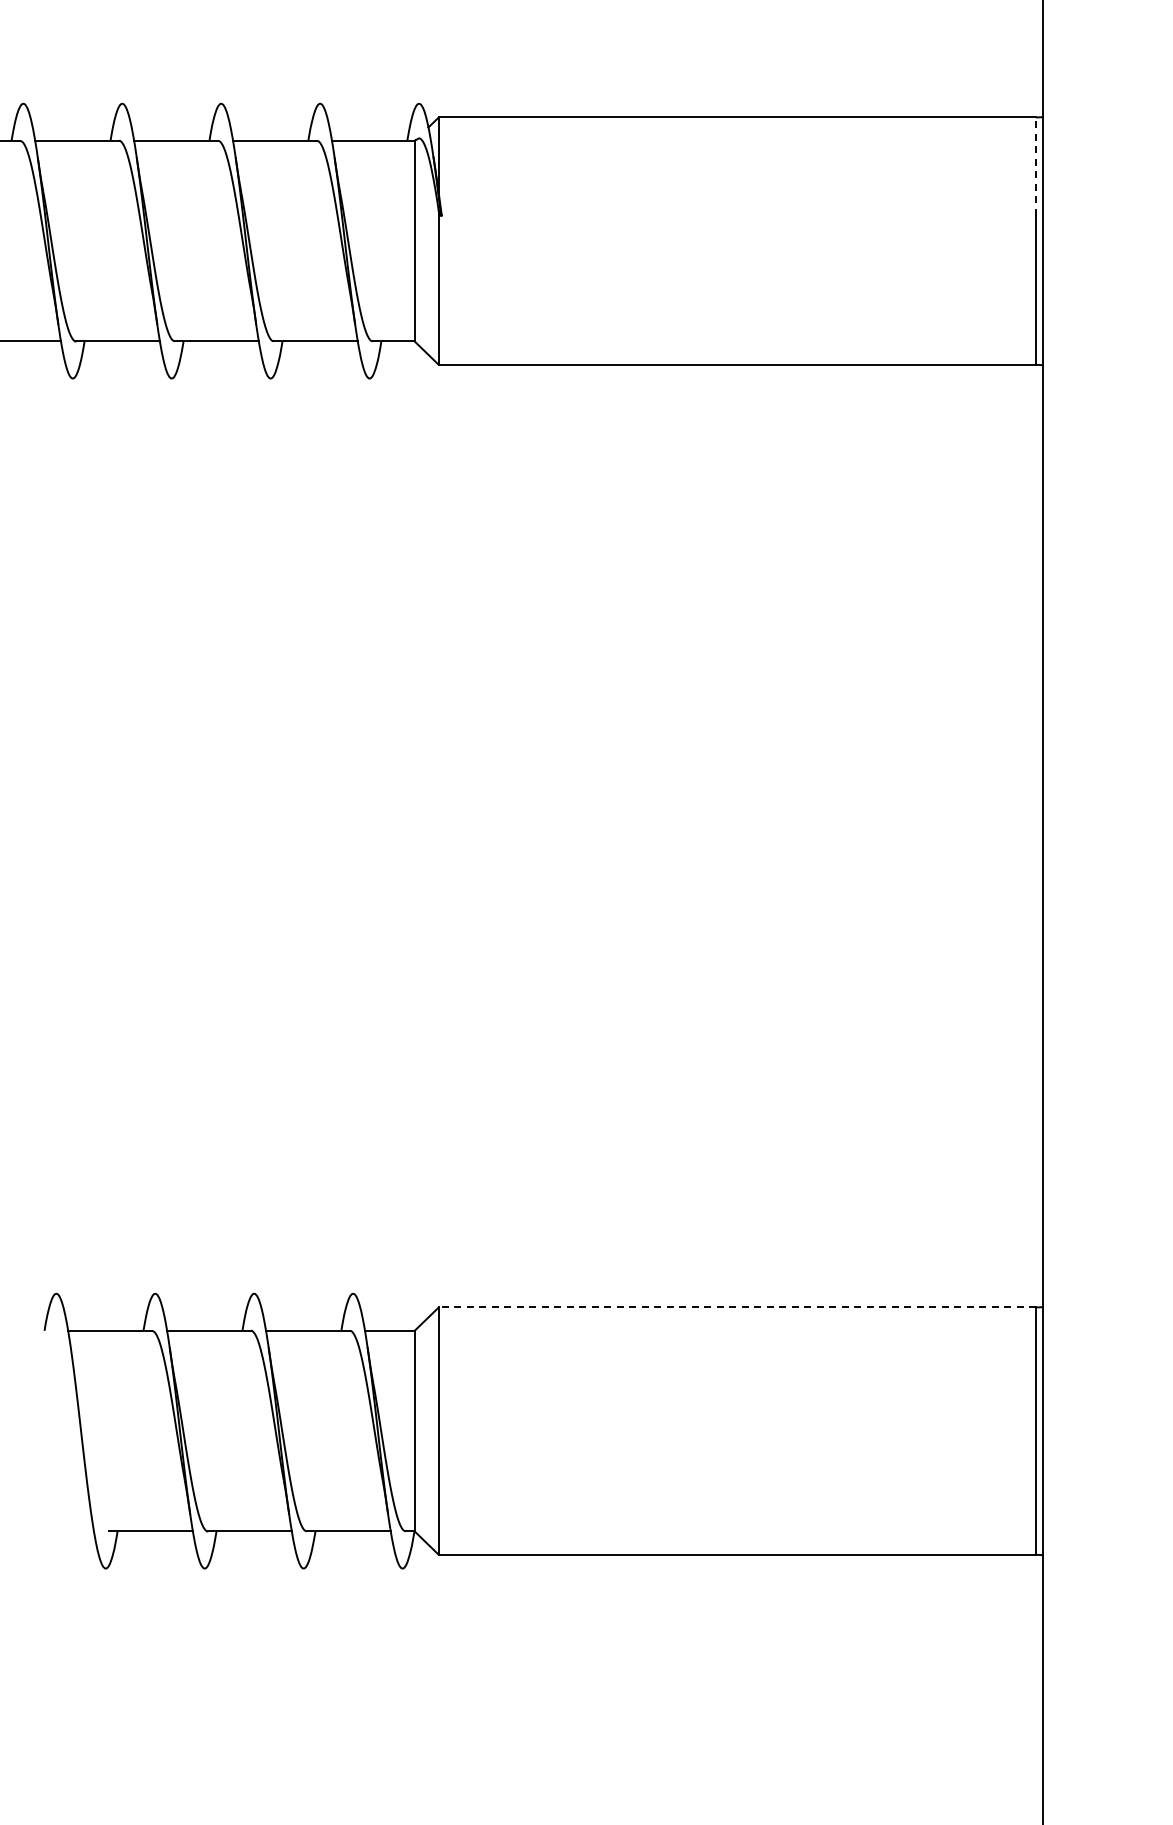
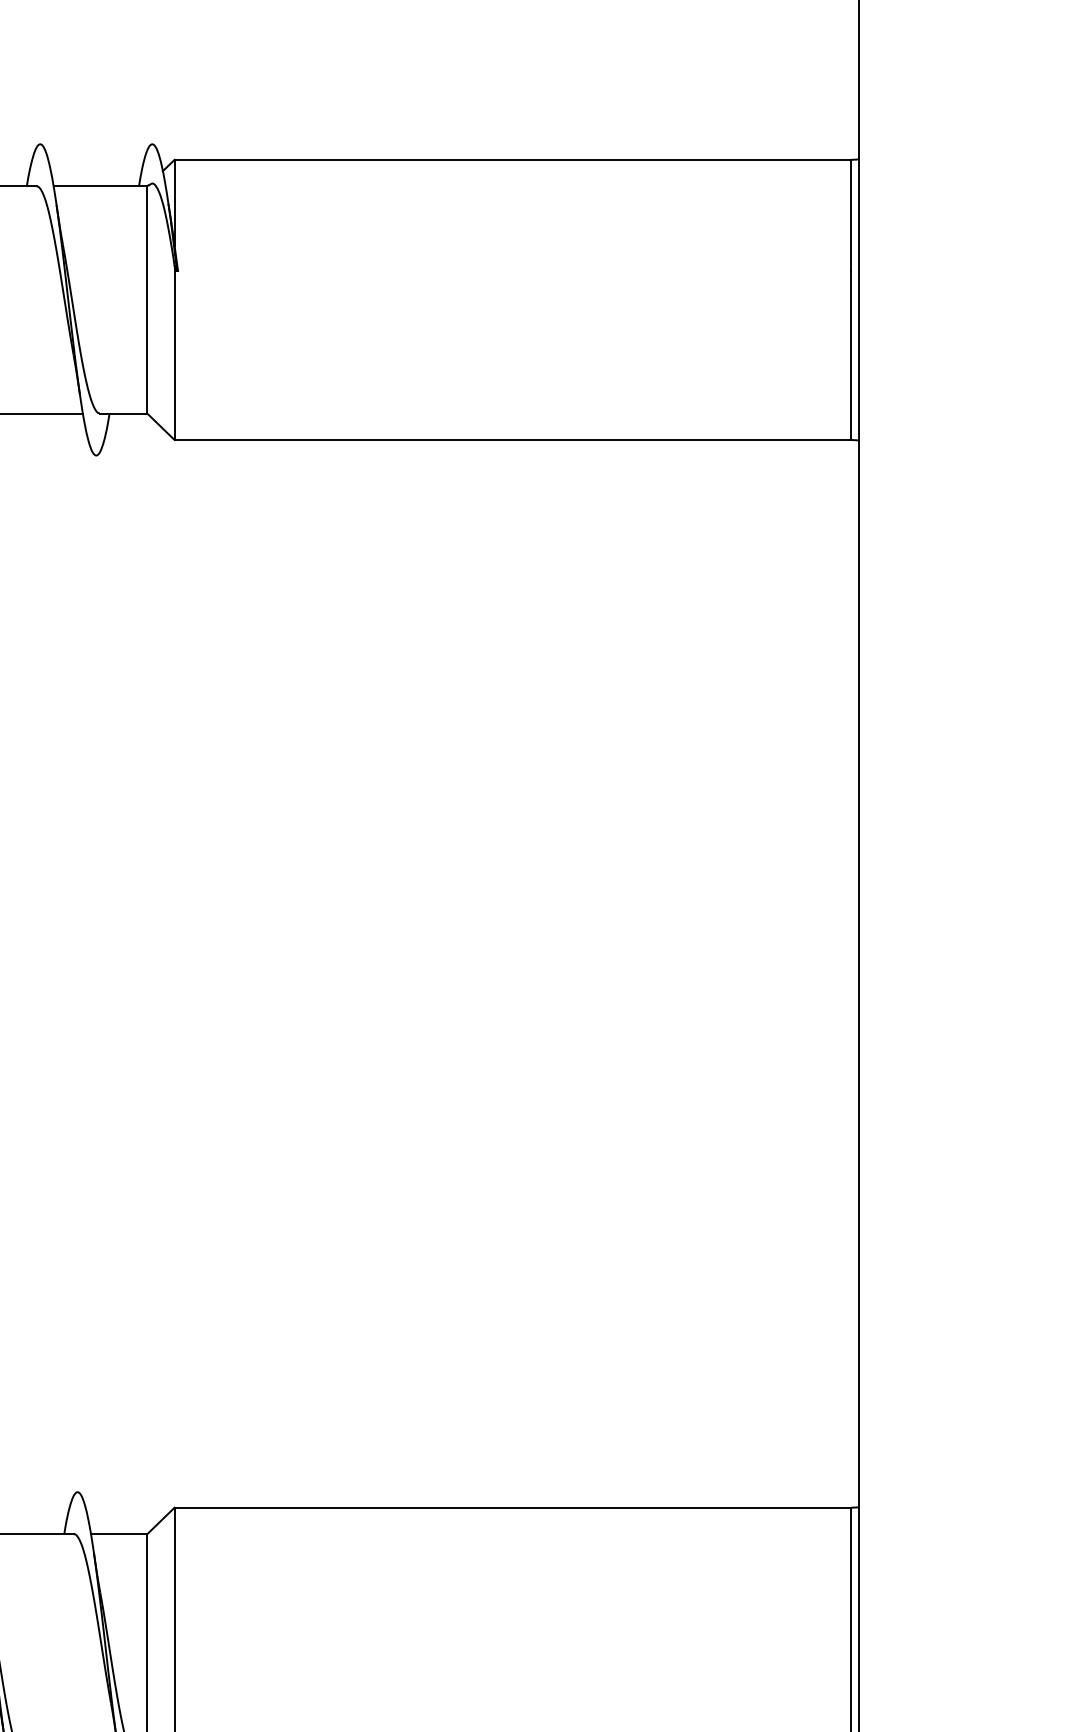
line: (1036, 166) -> (851, 215), dashed -> solid
line: (737, 1307) -> (512, 1507), dashed -> solid

